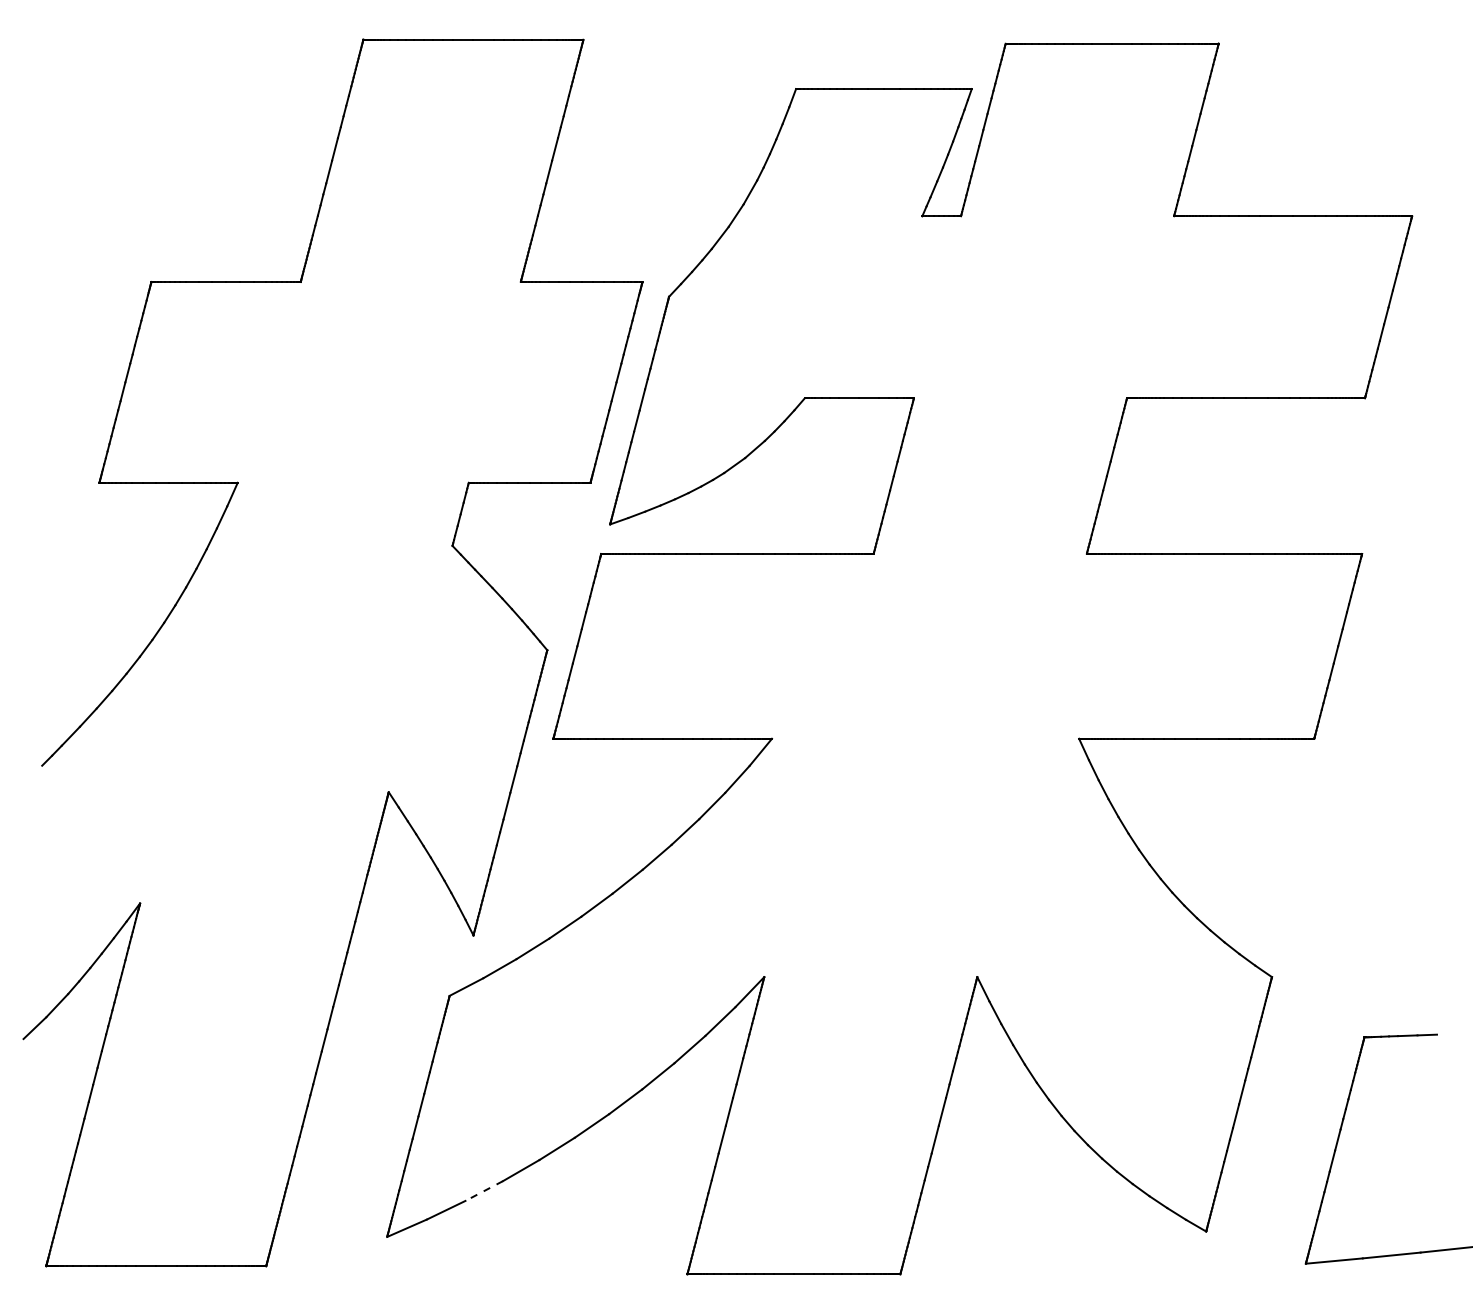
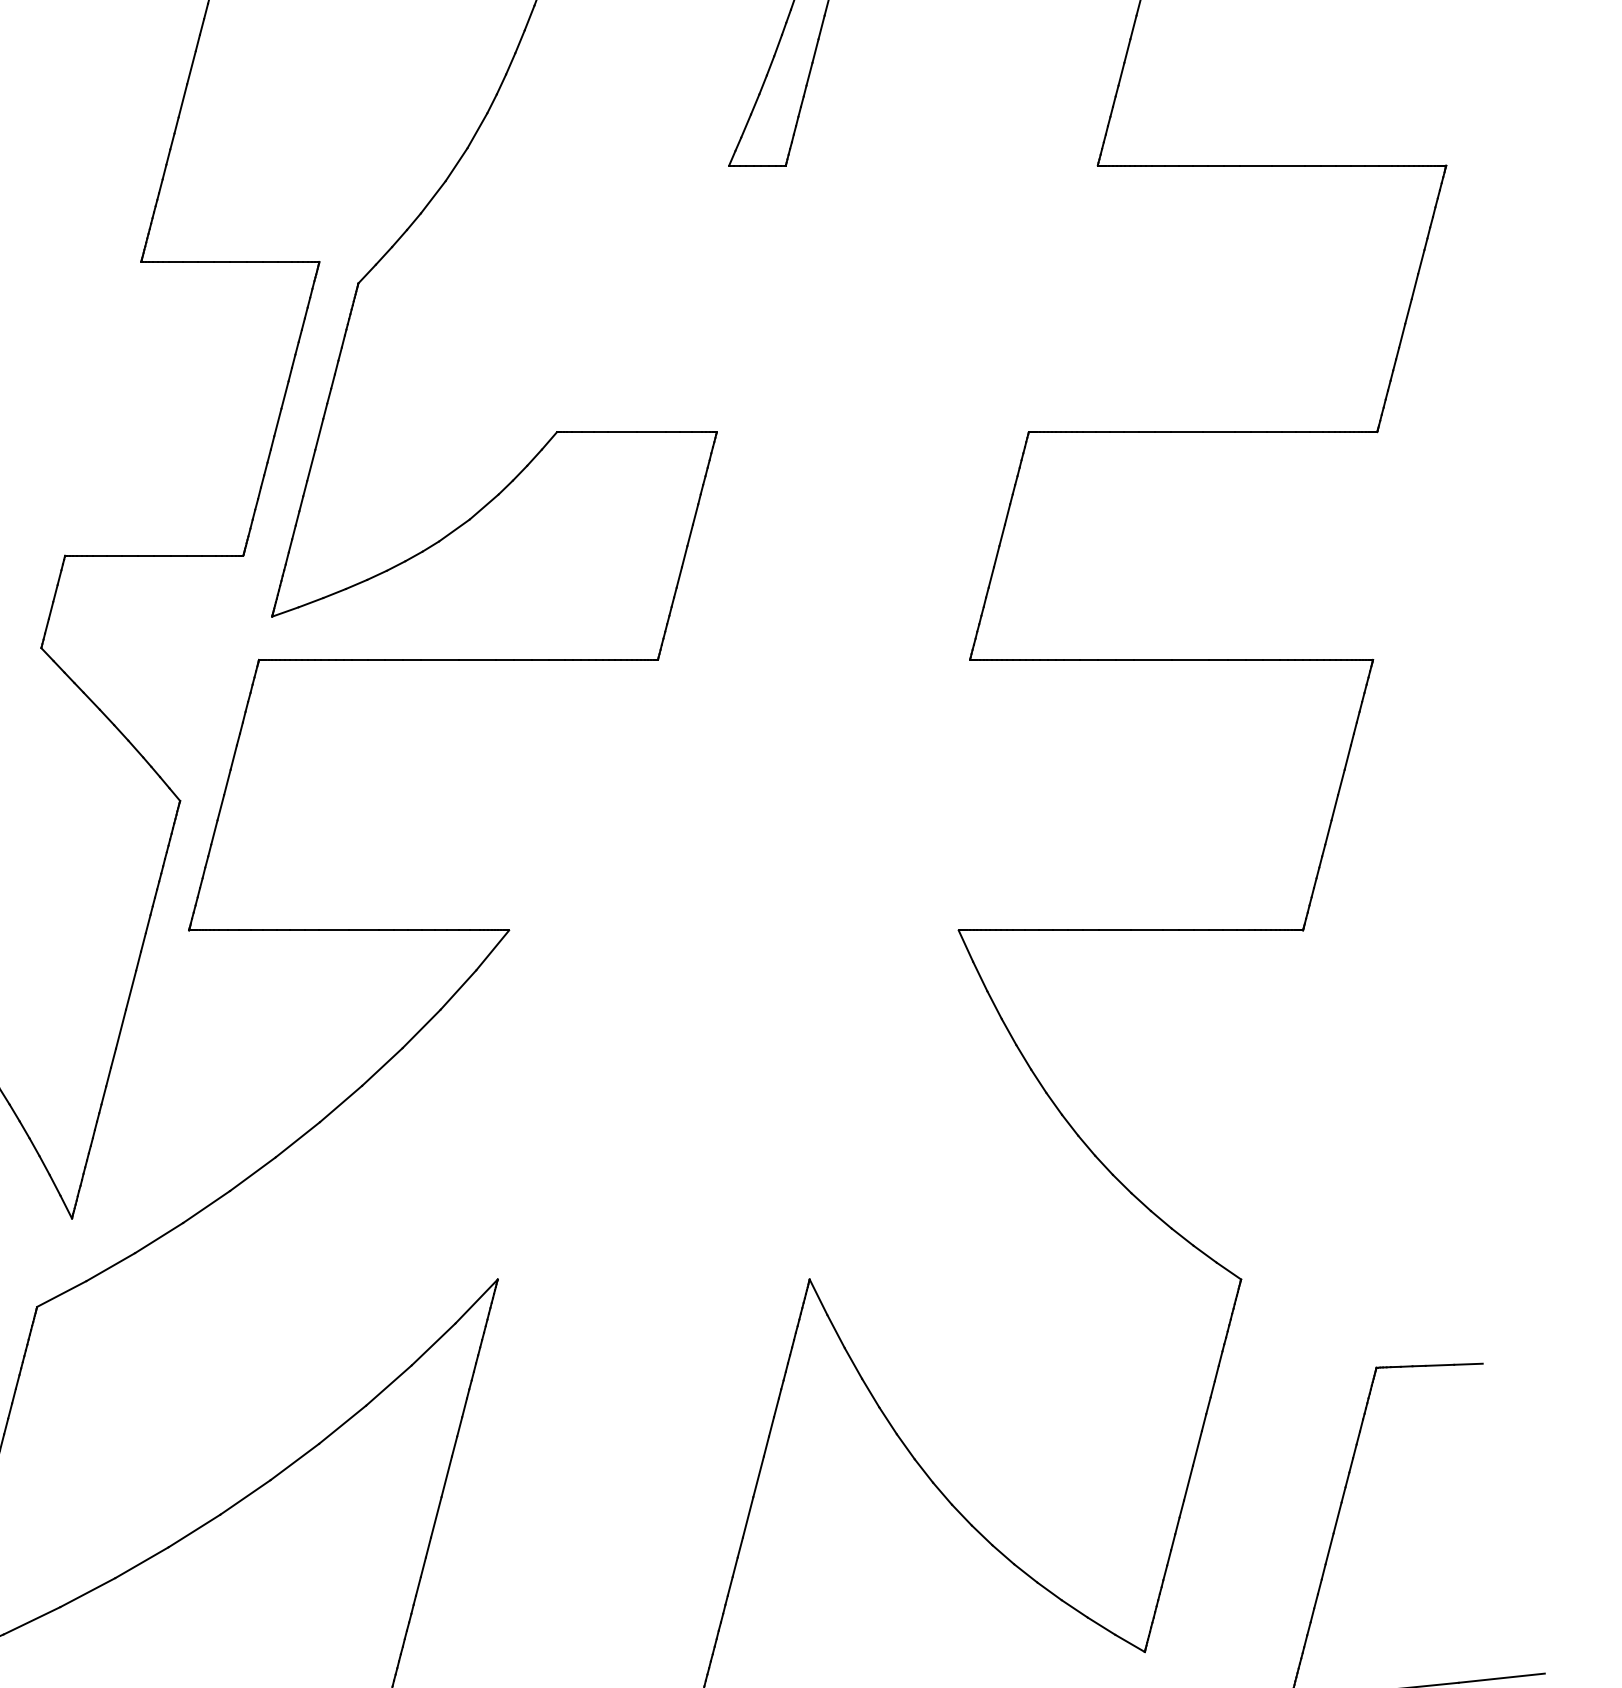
line: (483, 1191) -> (86, 1593), dashed -> solid

